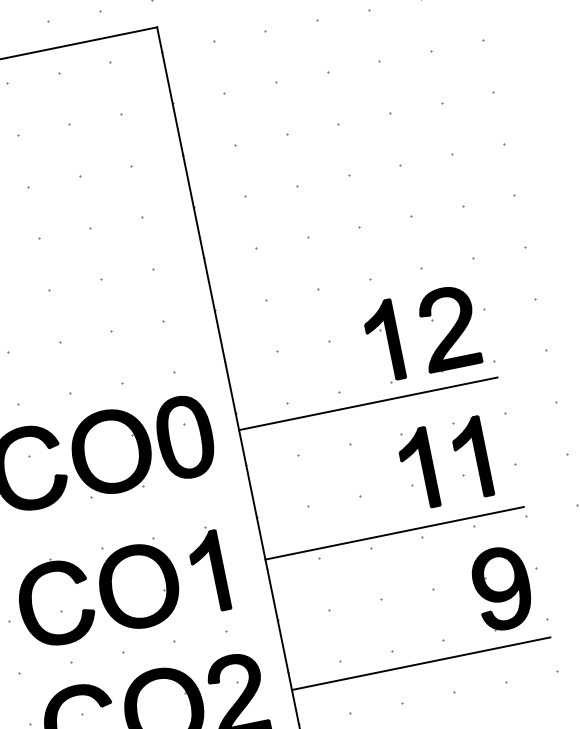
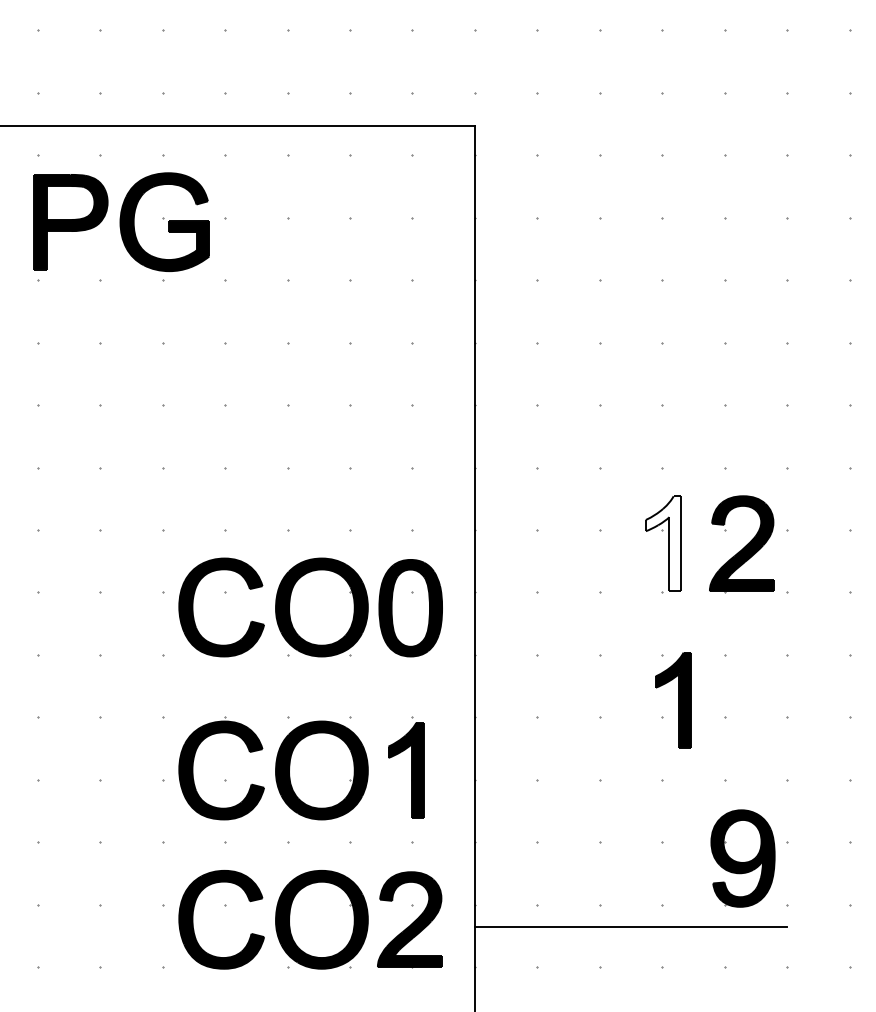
fill: (383, 341) -> (663, 543), removed
line: (367, 403) -> (630, 612), removed
part: (472, 458) -> (738, 700), removed
line: (394, 533) -> (630, 769), removed

